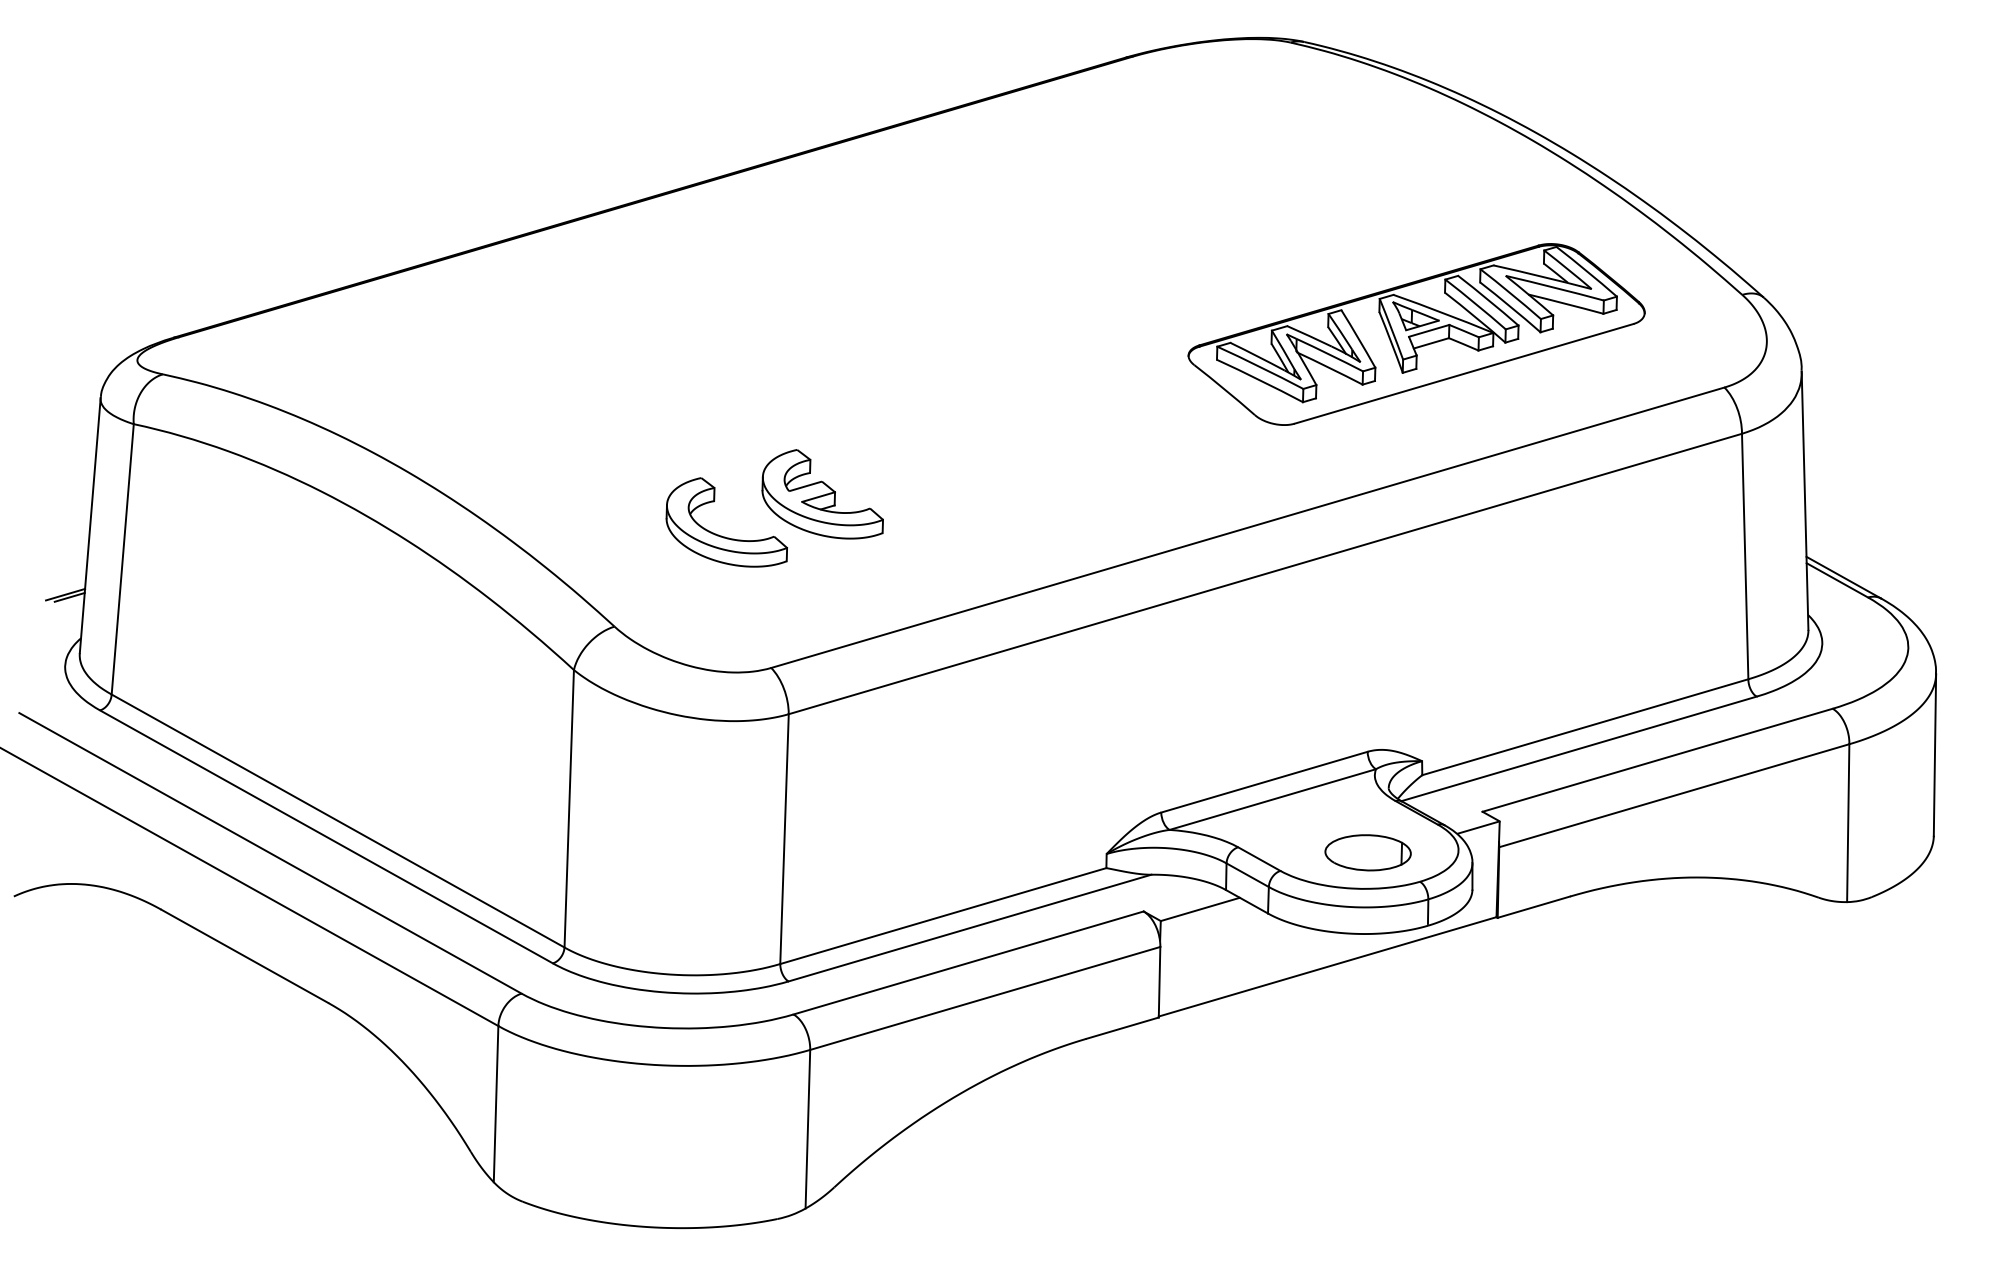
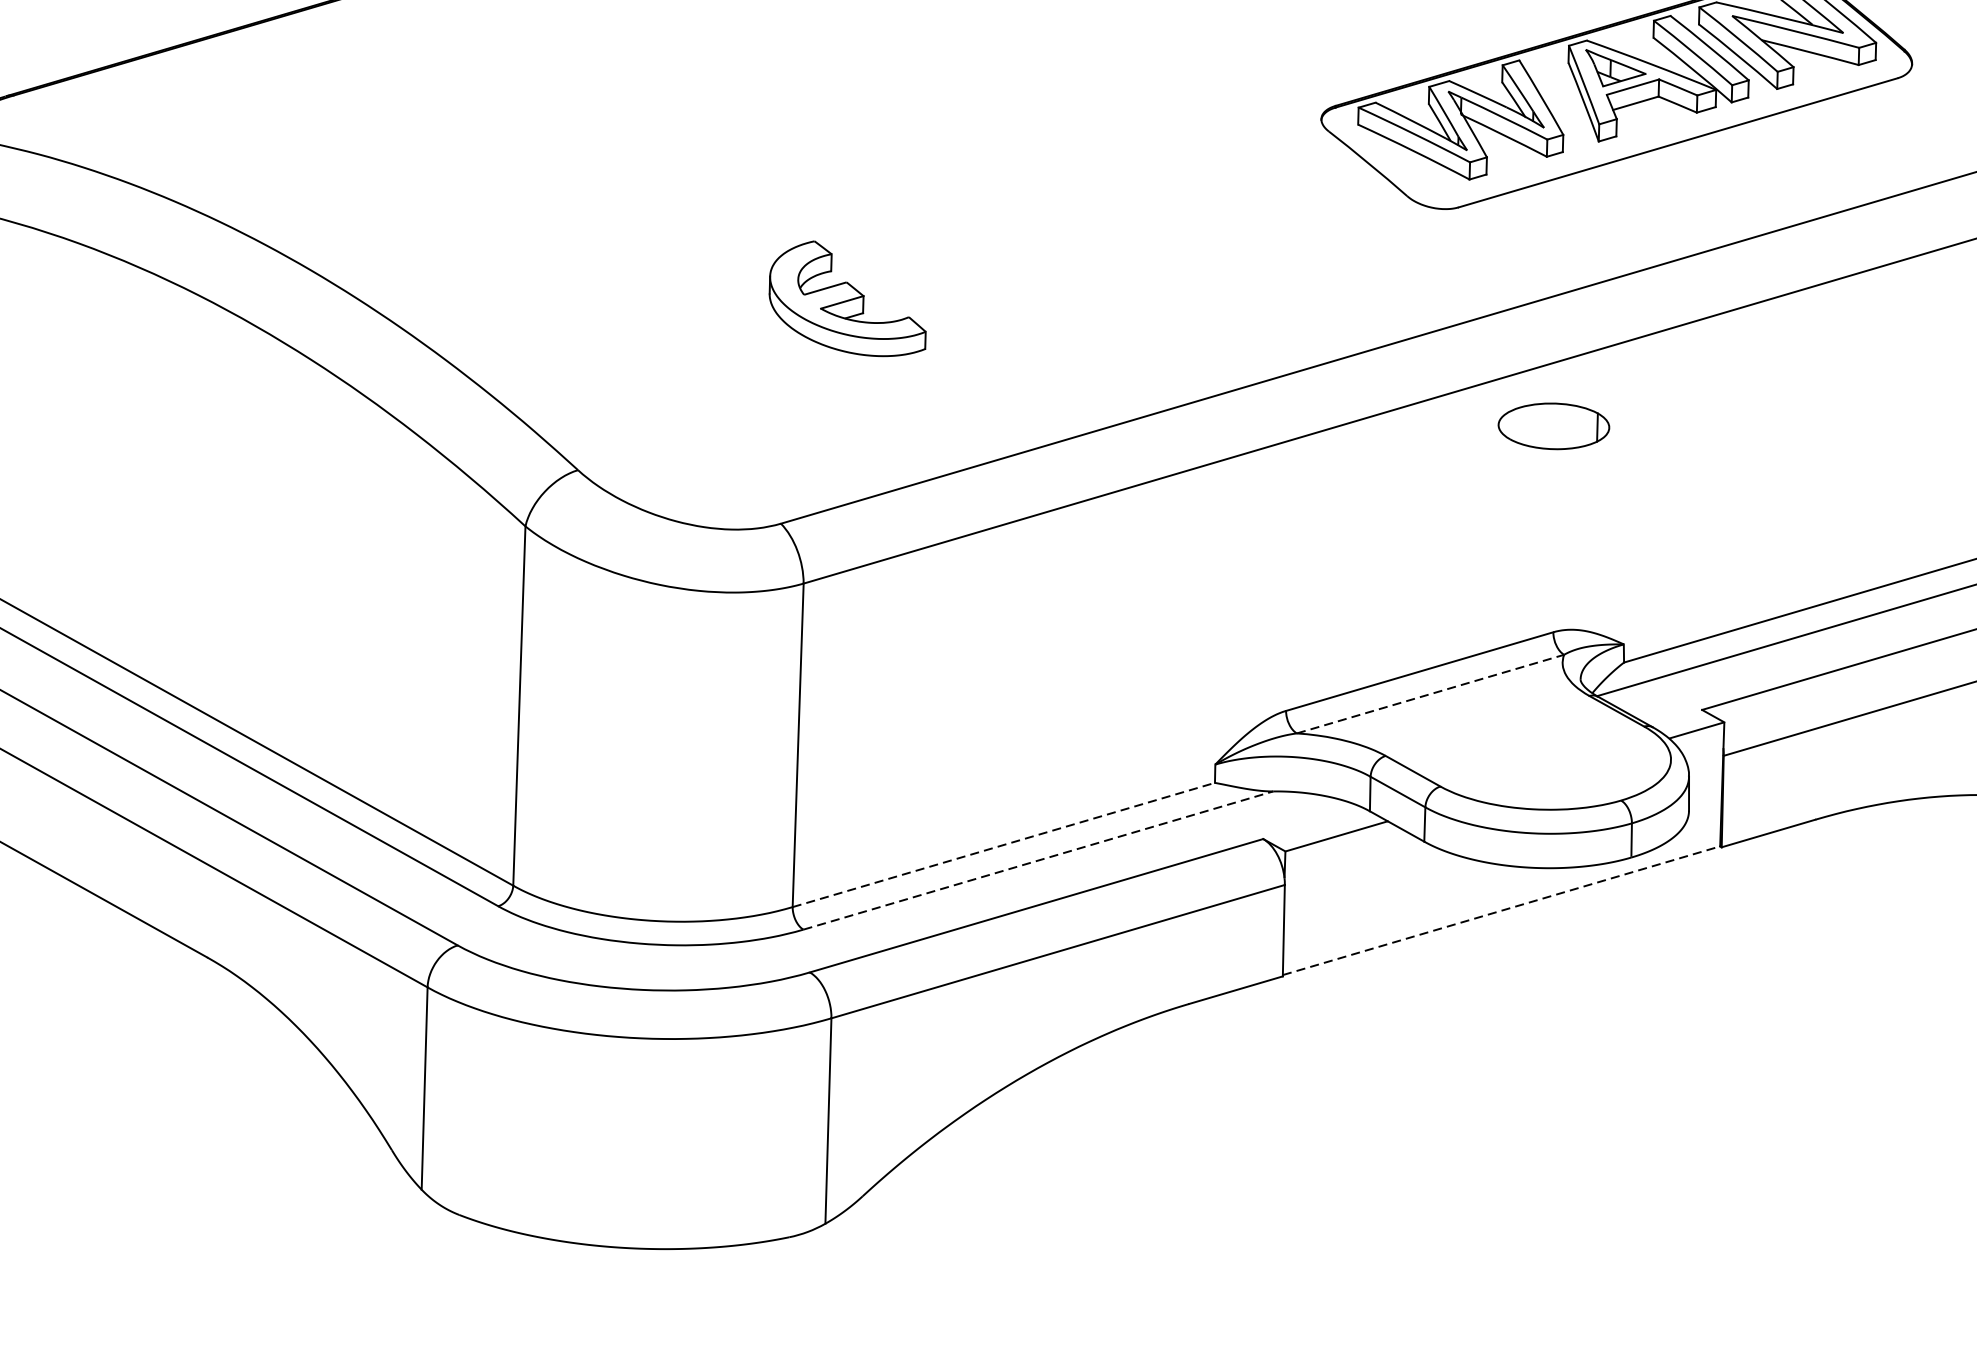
part: (721, 535) -> (716, 352), removed
line: (1272, 799) -> (1430, 694), solid -> dashed
part: (1367, 852) -> (1553, 425), moved
line: (943, 916) -> (1004, 845), solid -> dashed
line: (970, 927) -> (1039, 859), solid -> dashed
line: (1327, 966) -> (1501, 910), solid -> dashed

